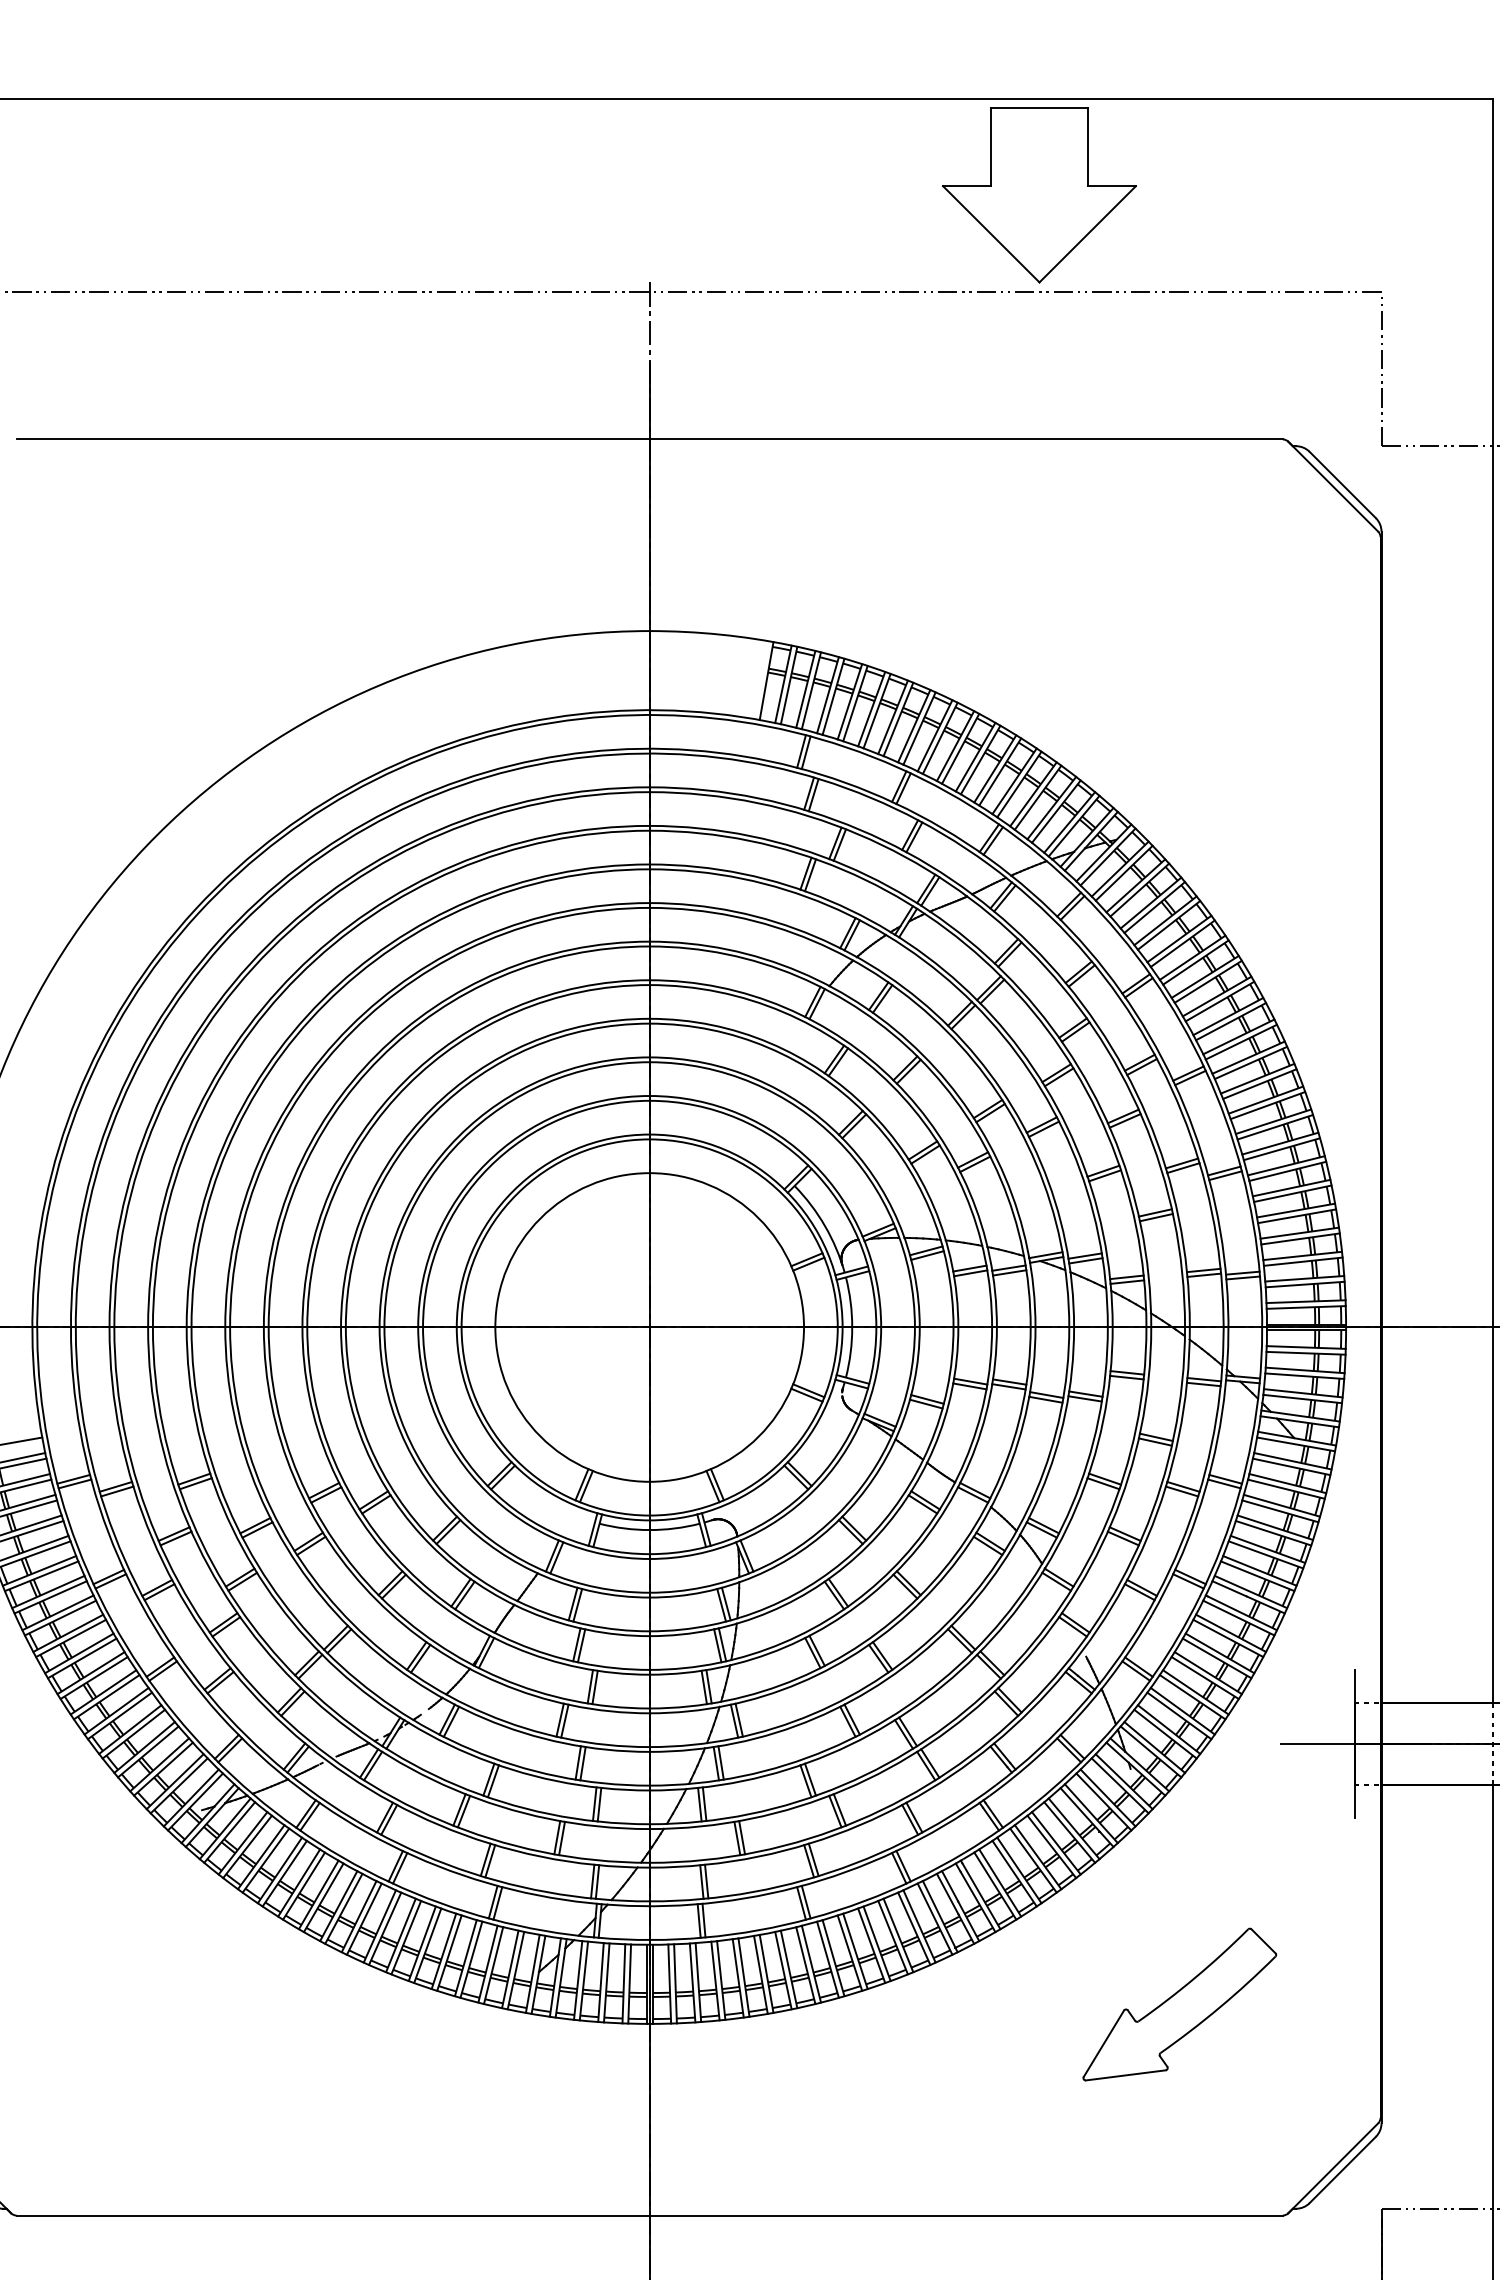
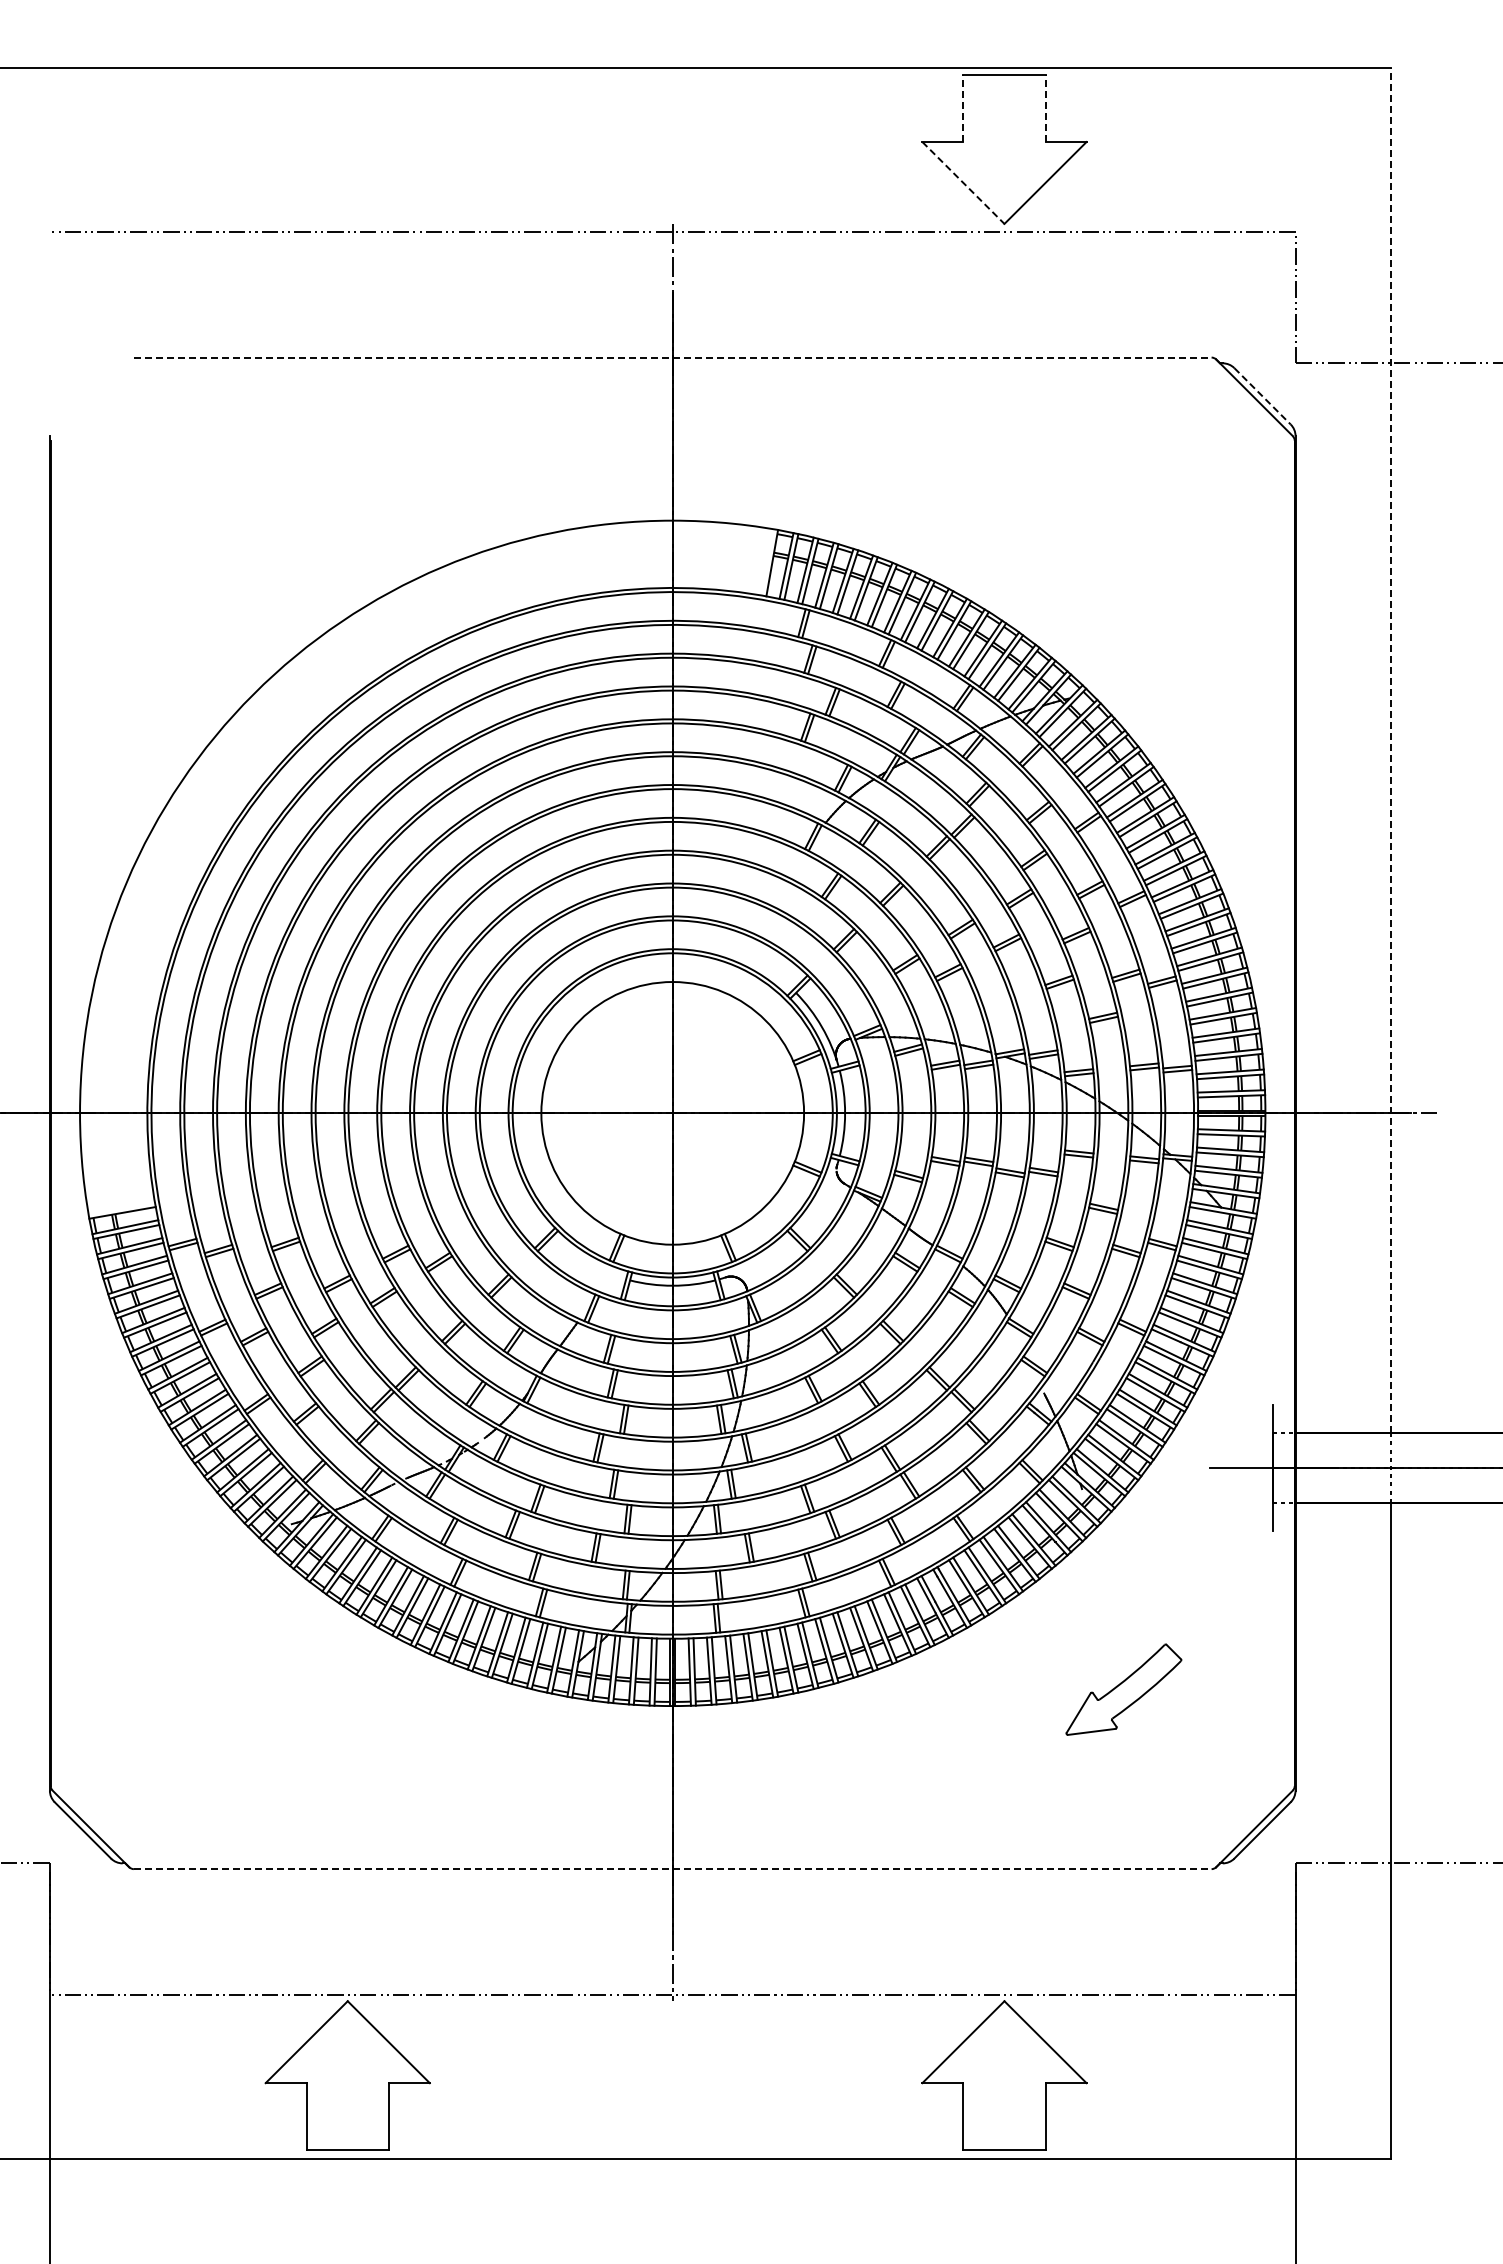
line: (991, 146) -> (963, 108), solid -> dashed
line: (1087, 146) -> (1045, 108), solid -> dashed
line: (991, 233) -> (963, 182), solid -> dashed
line: (649, 439) -> (672, 357), solid -> dashed
line: (1342, 485) -> (1262, 396), solid -> dashed
line: (1493, 899) -> (1390, 749), solid -> dashed
part: (1179, 2004) -> (1123, 1689), size x0.7
line: (649, 2215) -> (672, 1869), solid -> dashed

